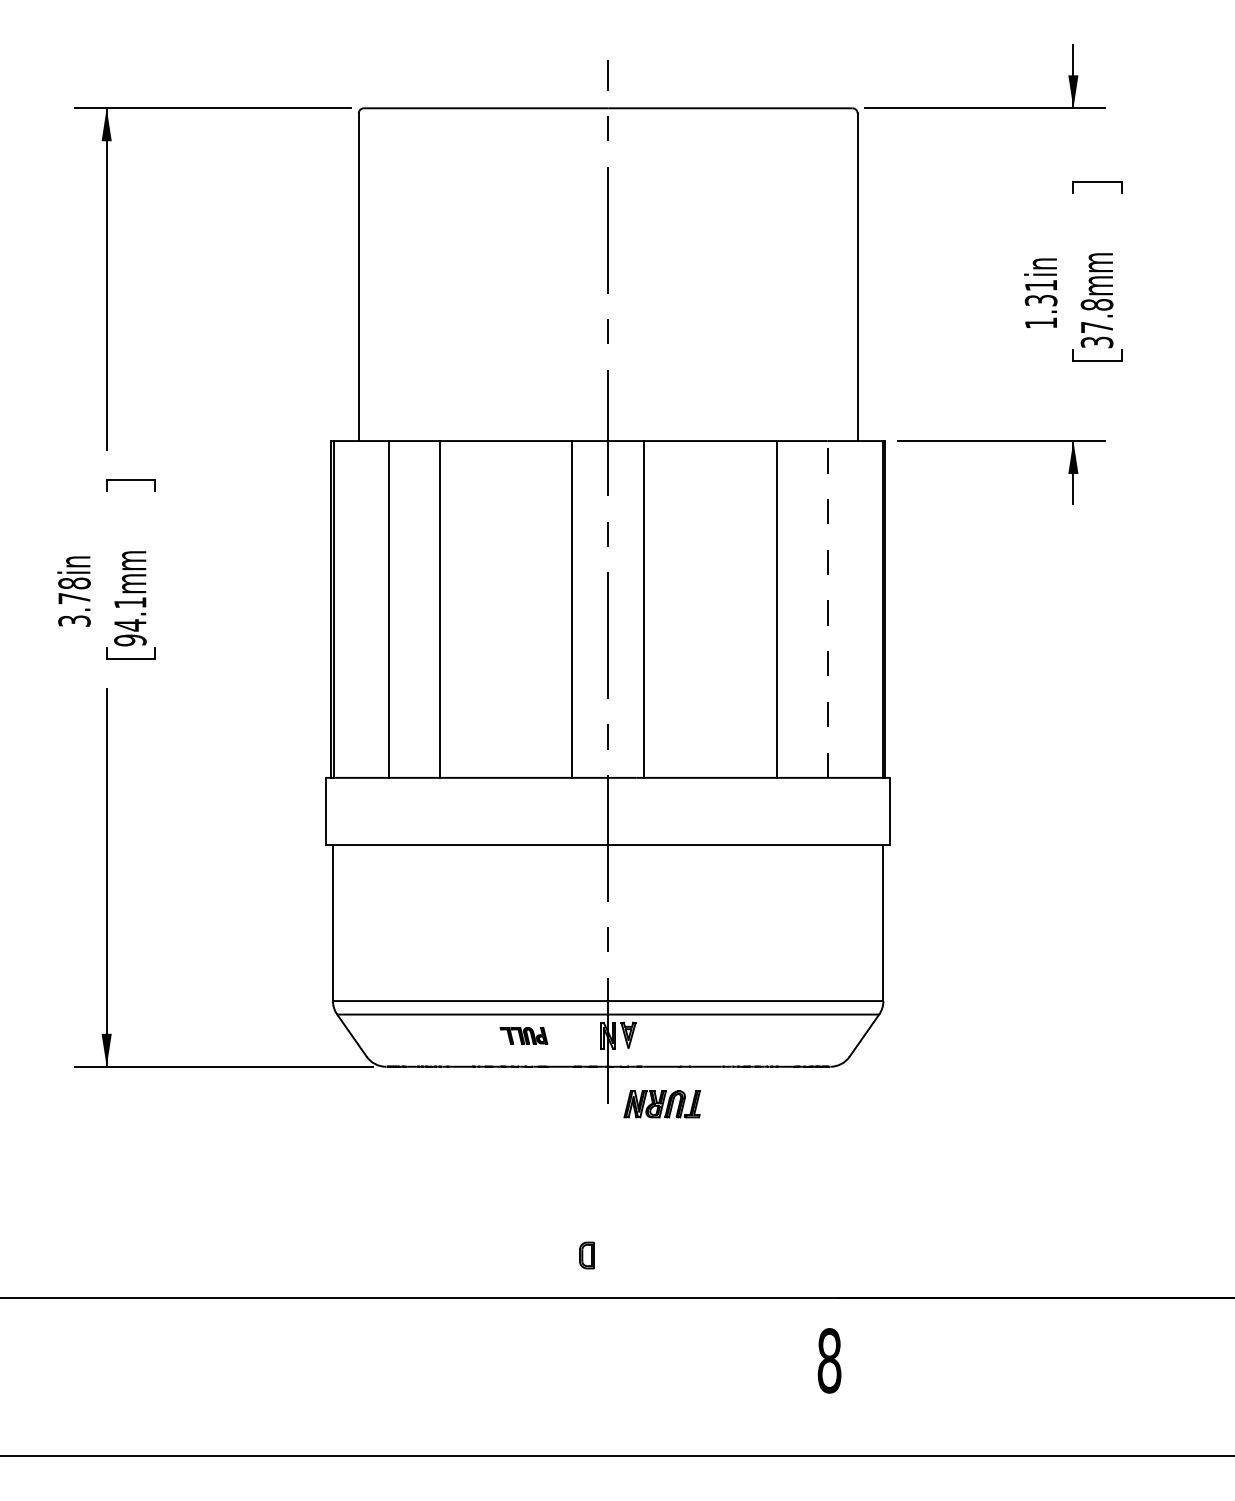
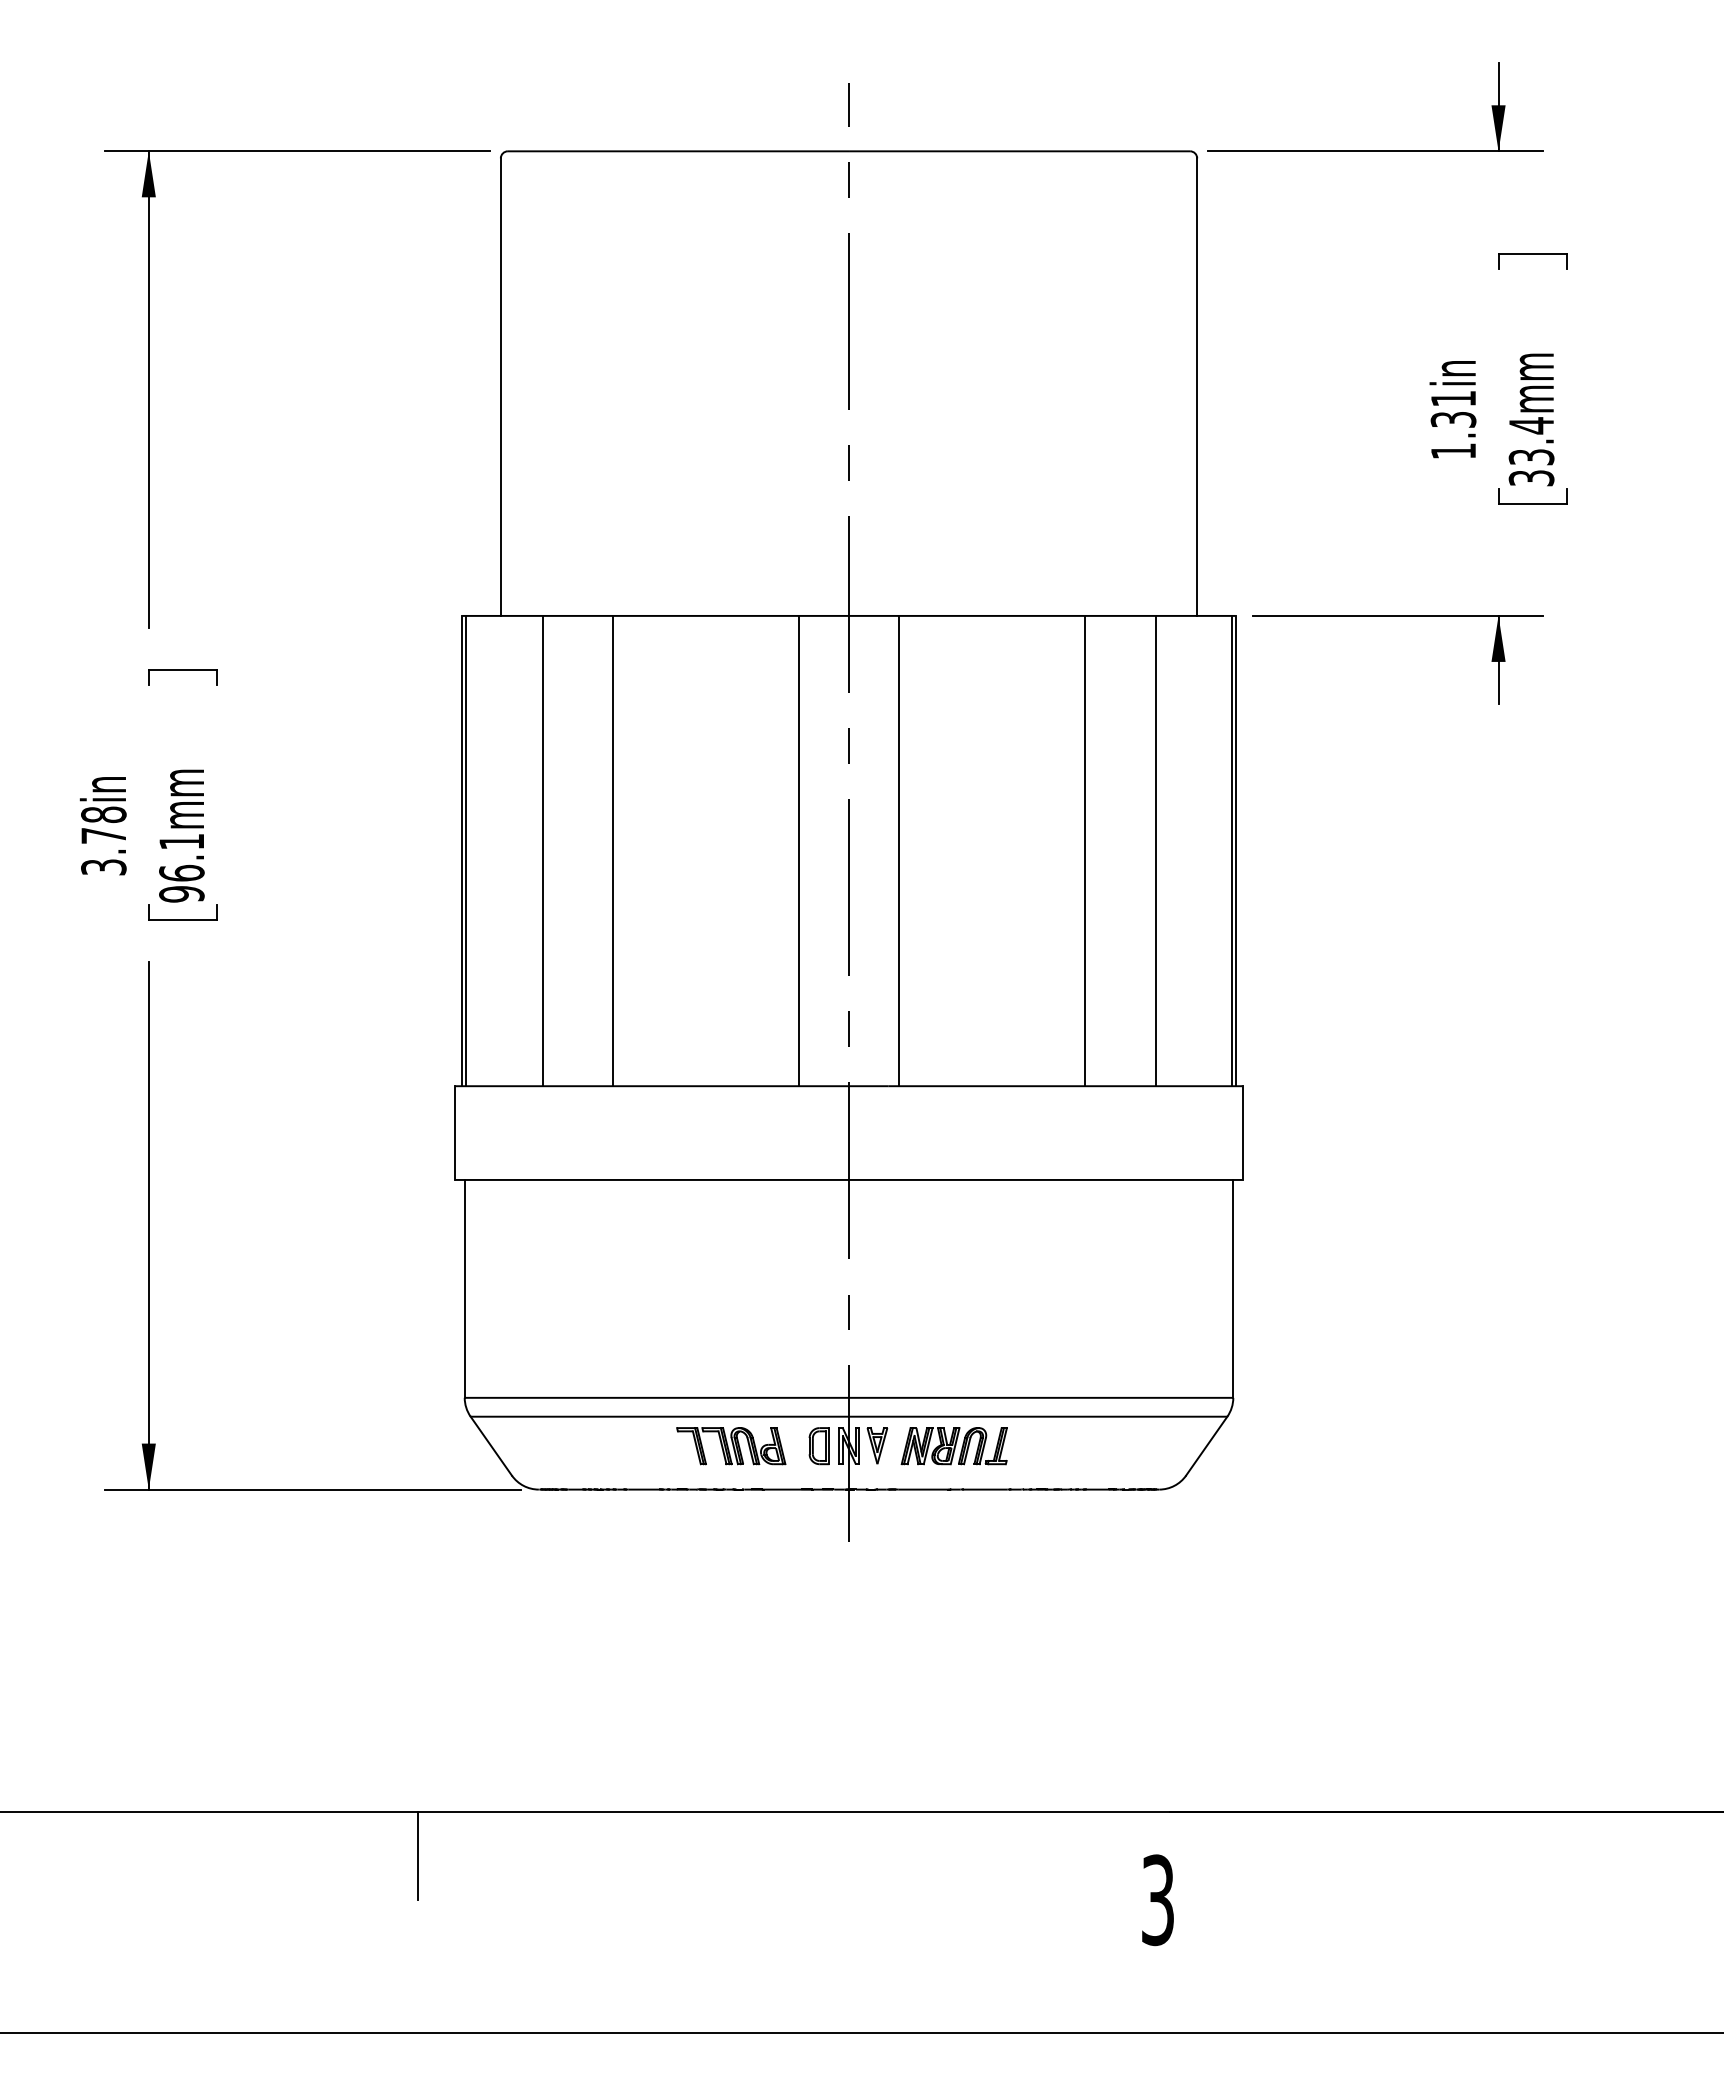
text: (1096, 316) -> (1531, 441), 37.8mm -> 33.4mm
line: (827, 609) -> (1155, 850), dashed -> solid
text: (130, 625) -> (181, 873), 94.1mm -> 96.1mm
part: (524, 1035) -> (731, 1446), size x1.67
part: (661, 1104) -> (953, 1446), moved
part: (586, 1255) -> (818, 1446), moved
line: (299, 1328) -> (417, 1855), added
text: (829, 1361) -> (1157, 1900), 8 -> 3

